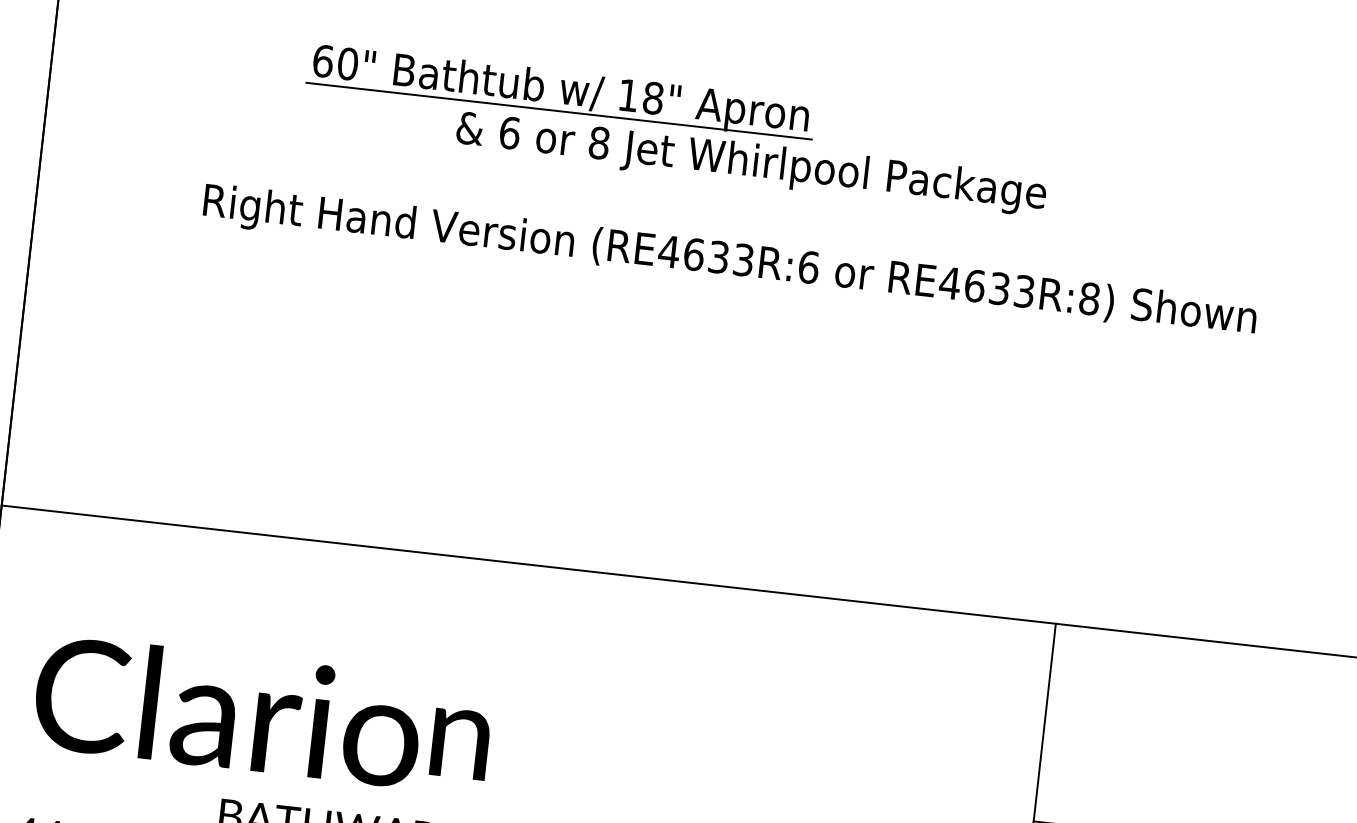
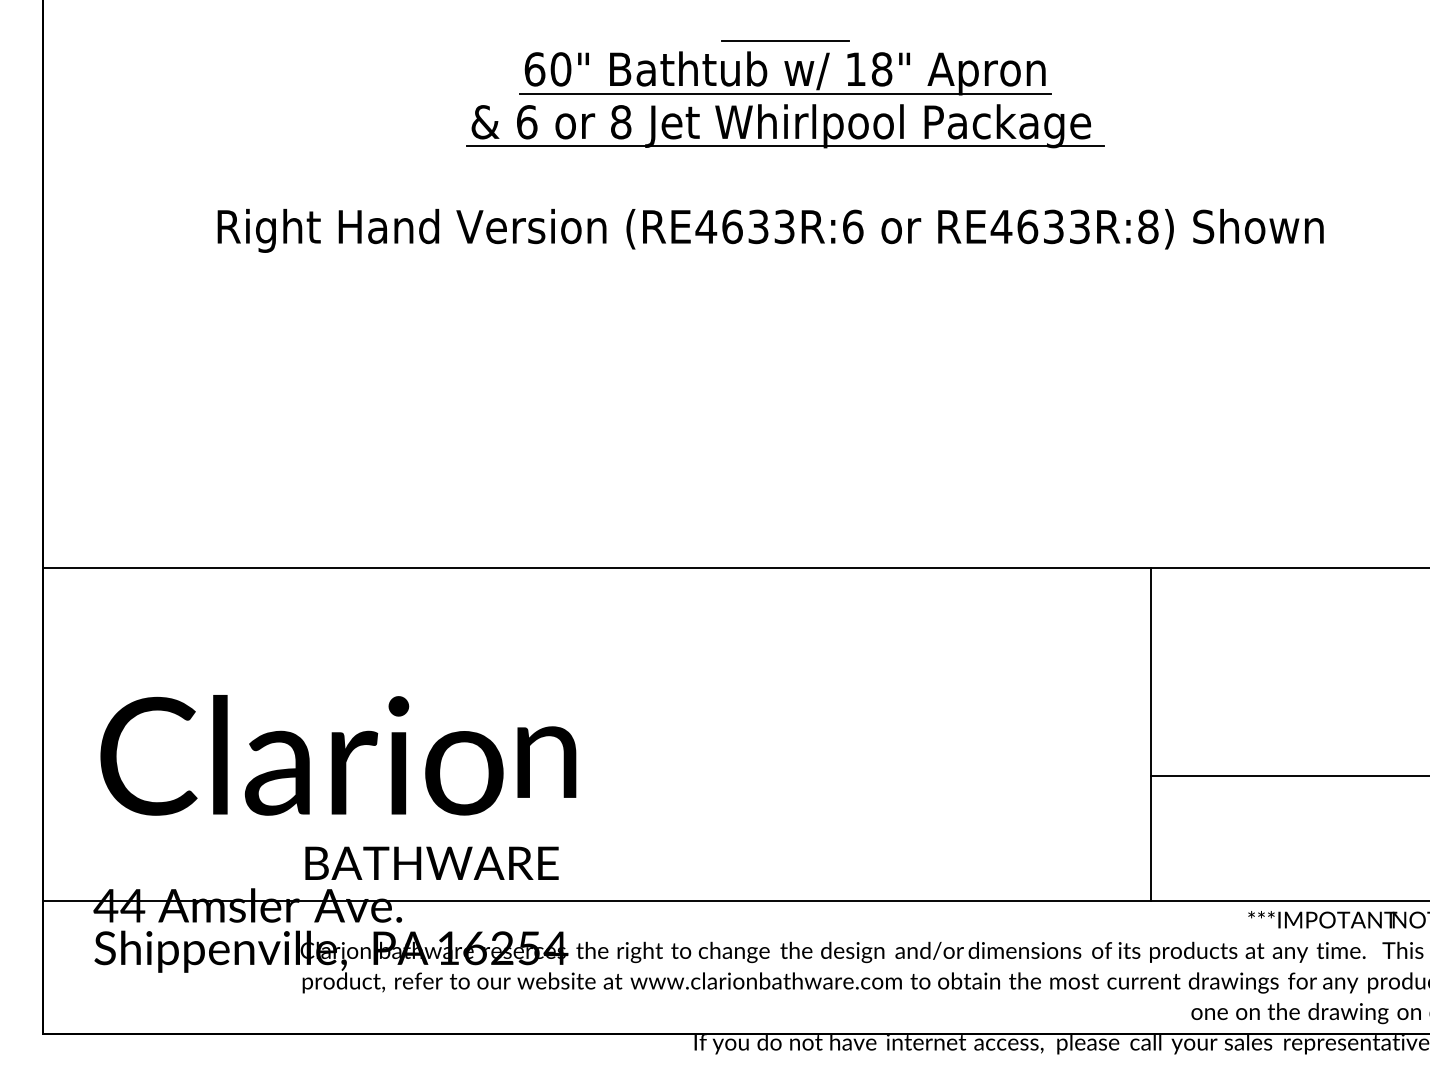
line: (764, 83) -> (785, 41), added
part: (561, 91) -> (785, 73), moved
line: (753, 183) -> (785, 146), added

